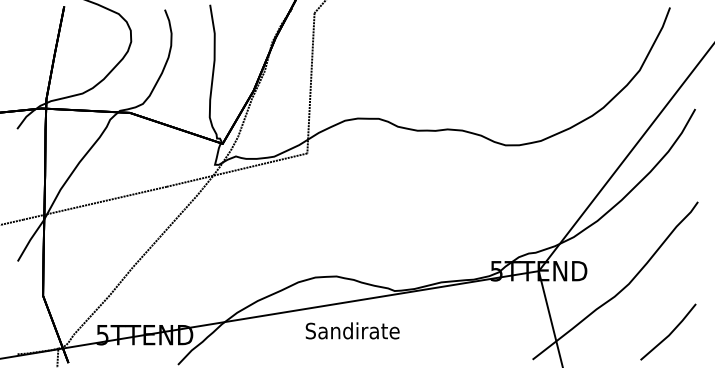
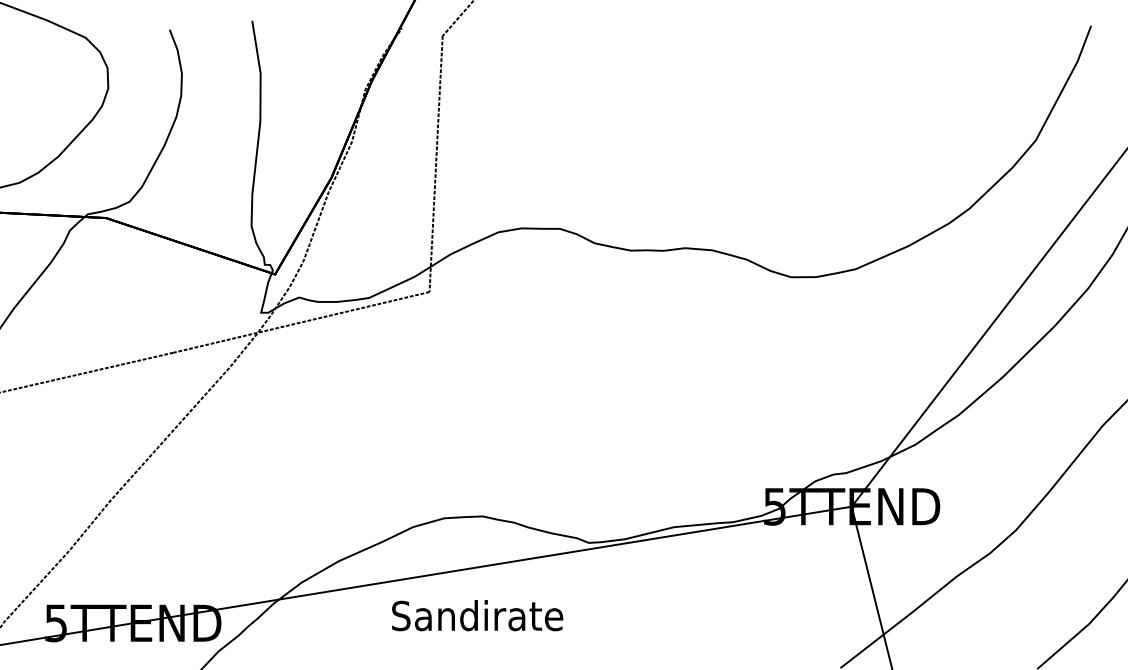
text: (352, 330) -> (477, 614), moved

